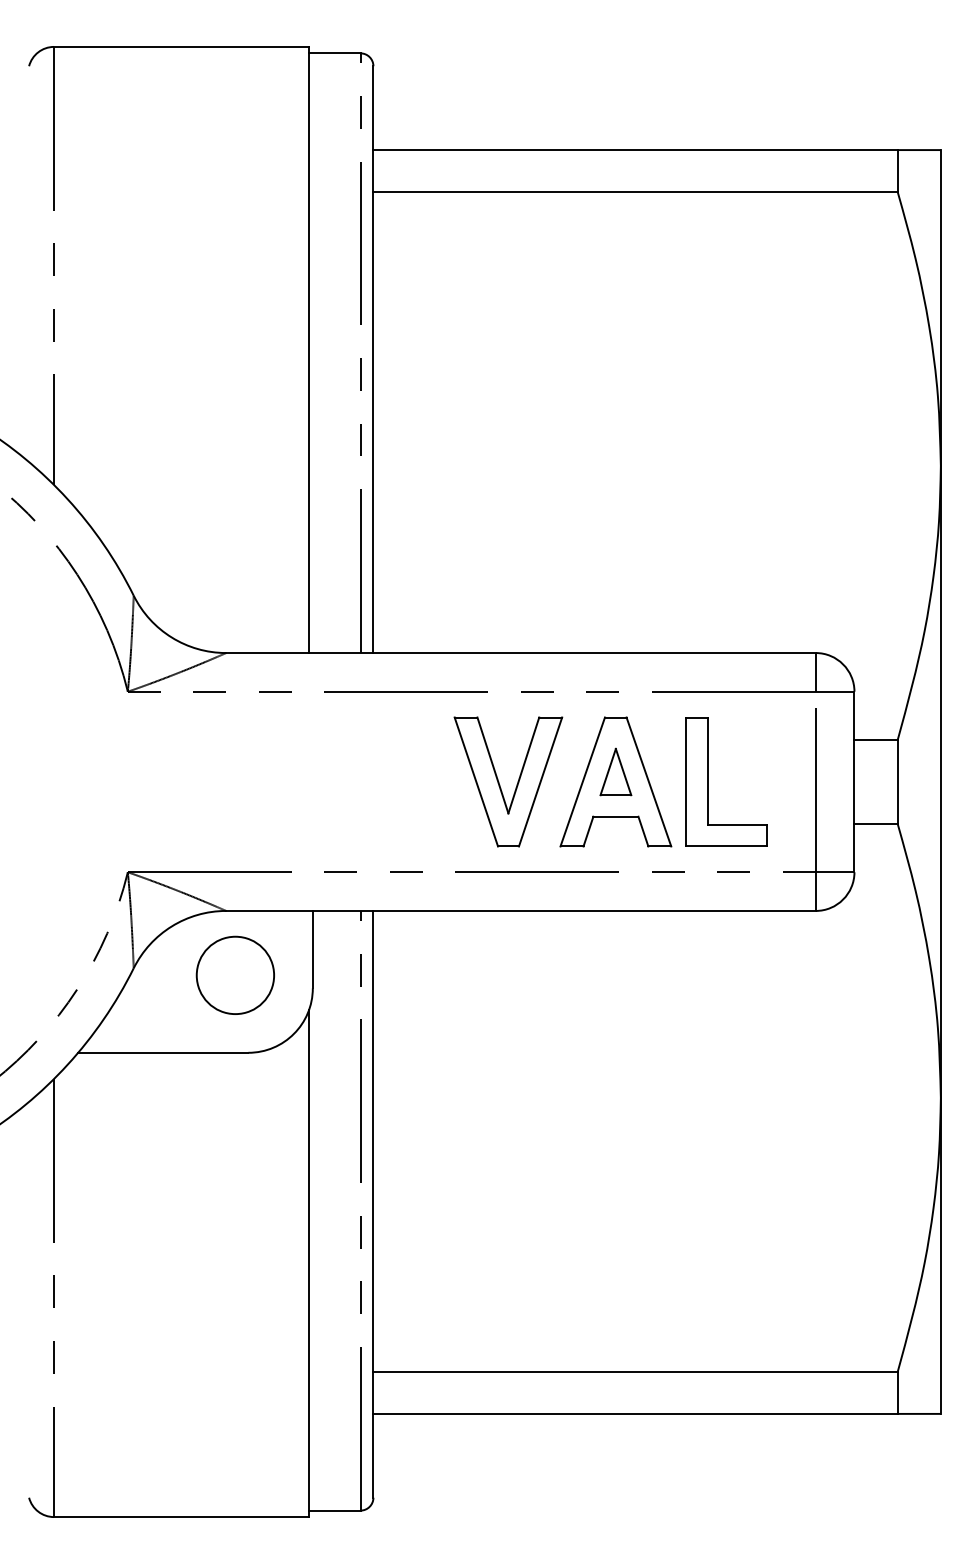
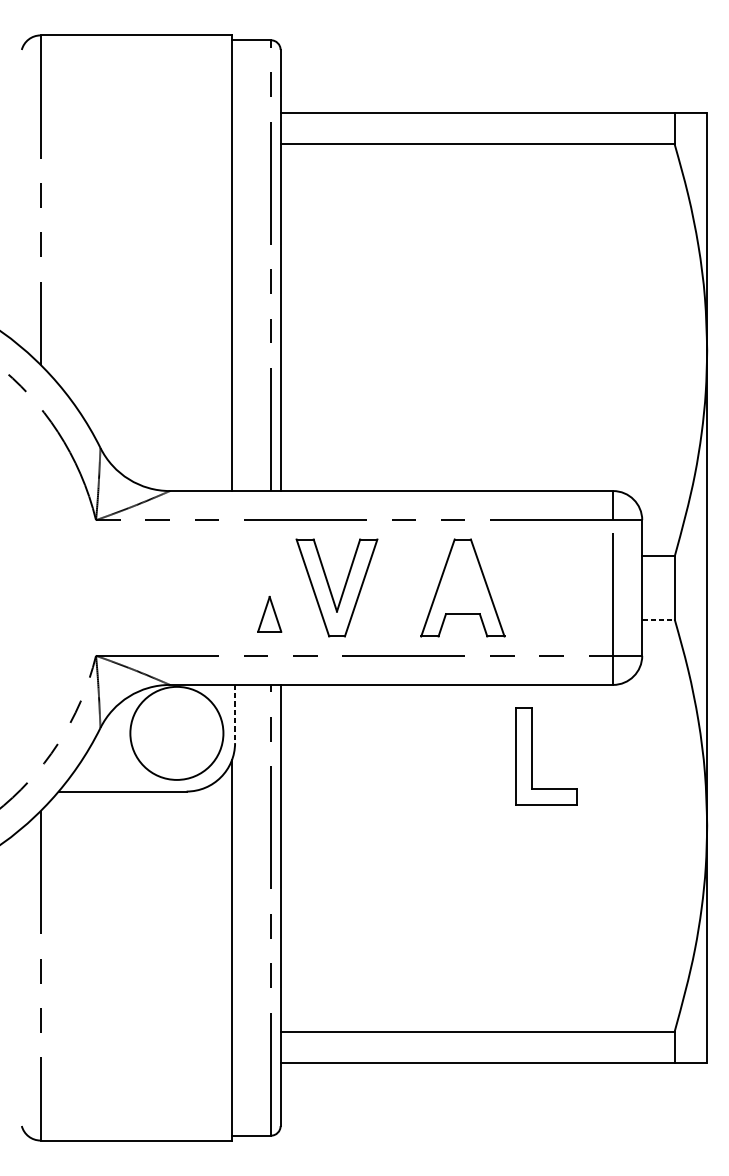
part: (615, 771) -> (269, 613), moved
part: (708, 781) -> (532, 756), moved
part: (516, 784) -> (343, 589), moved
line: (876, 823) -> (658, 619), solid -> dashed
line: (312, 949) -> (234, 713), solid -> dashed
circle: (235, 975) -> (176, 733), size x1.6

